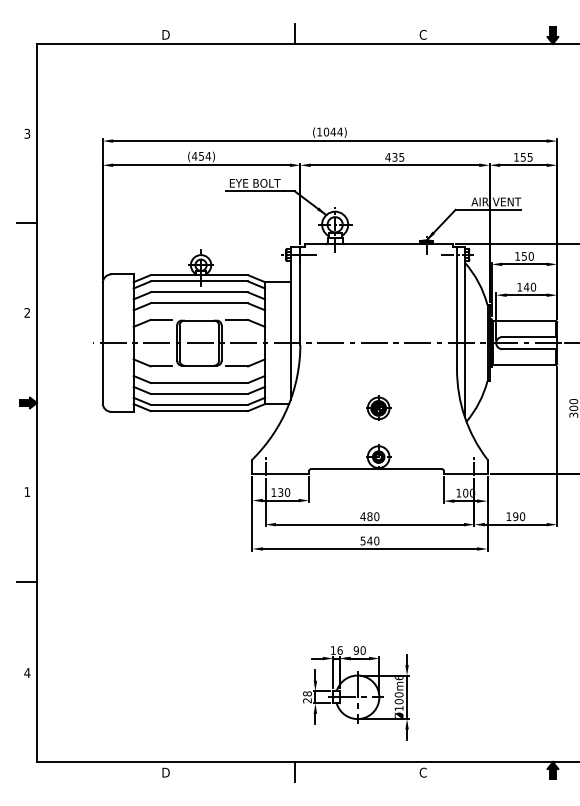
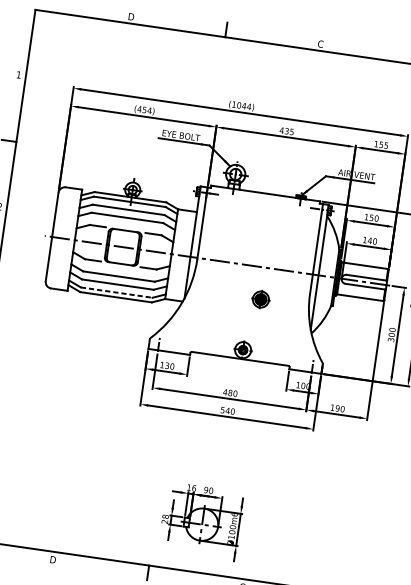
text: (27, 133) -> (18, 74), 3 -> 1
line: (199, 404) -> (116, 292), solid -> dashed
part: (378, 407) -> (260, 298), moved

